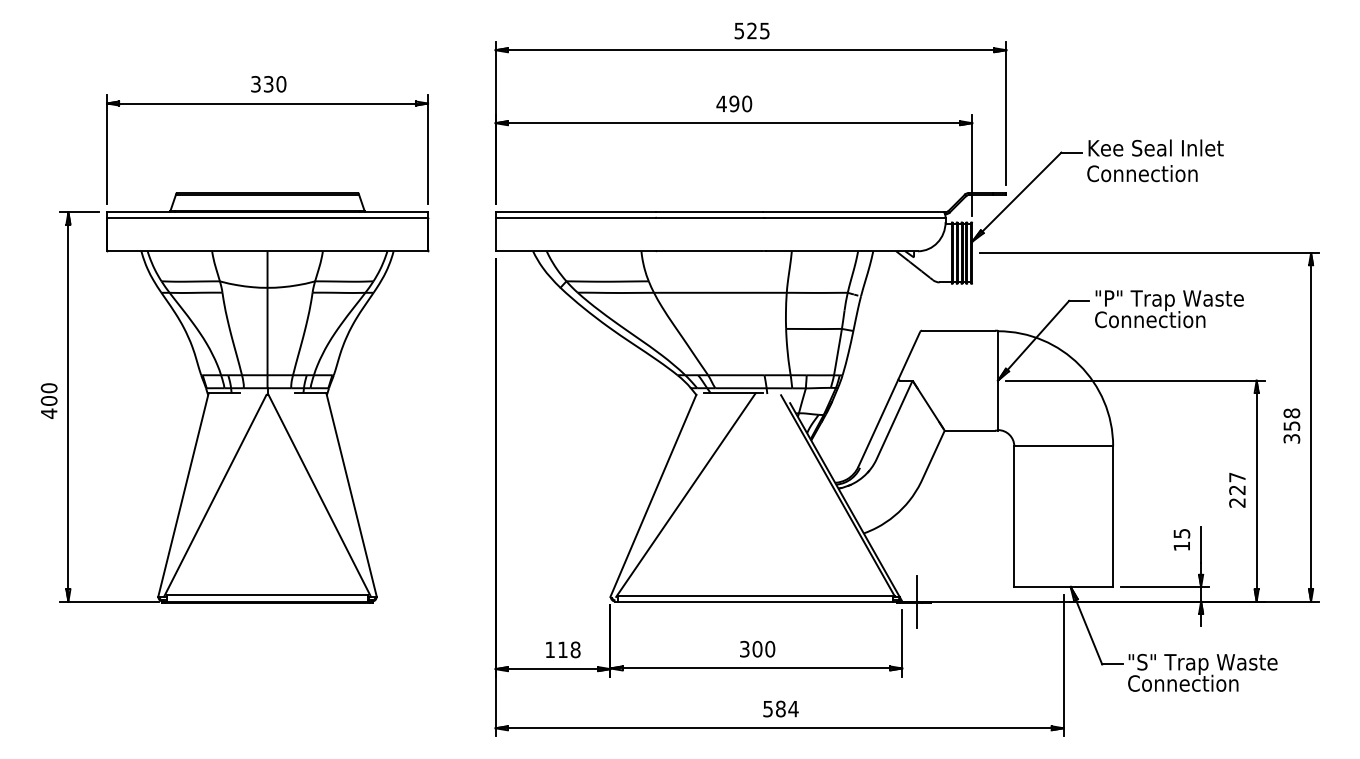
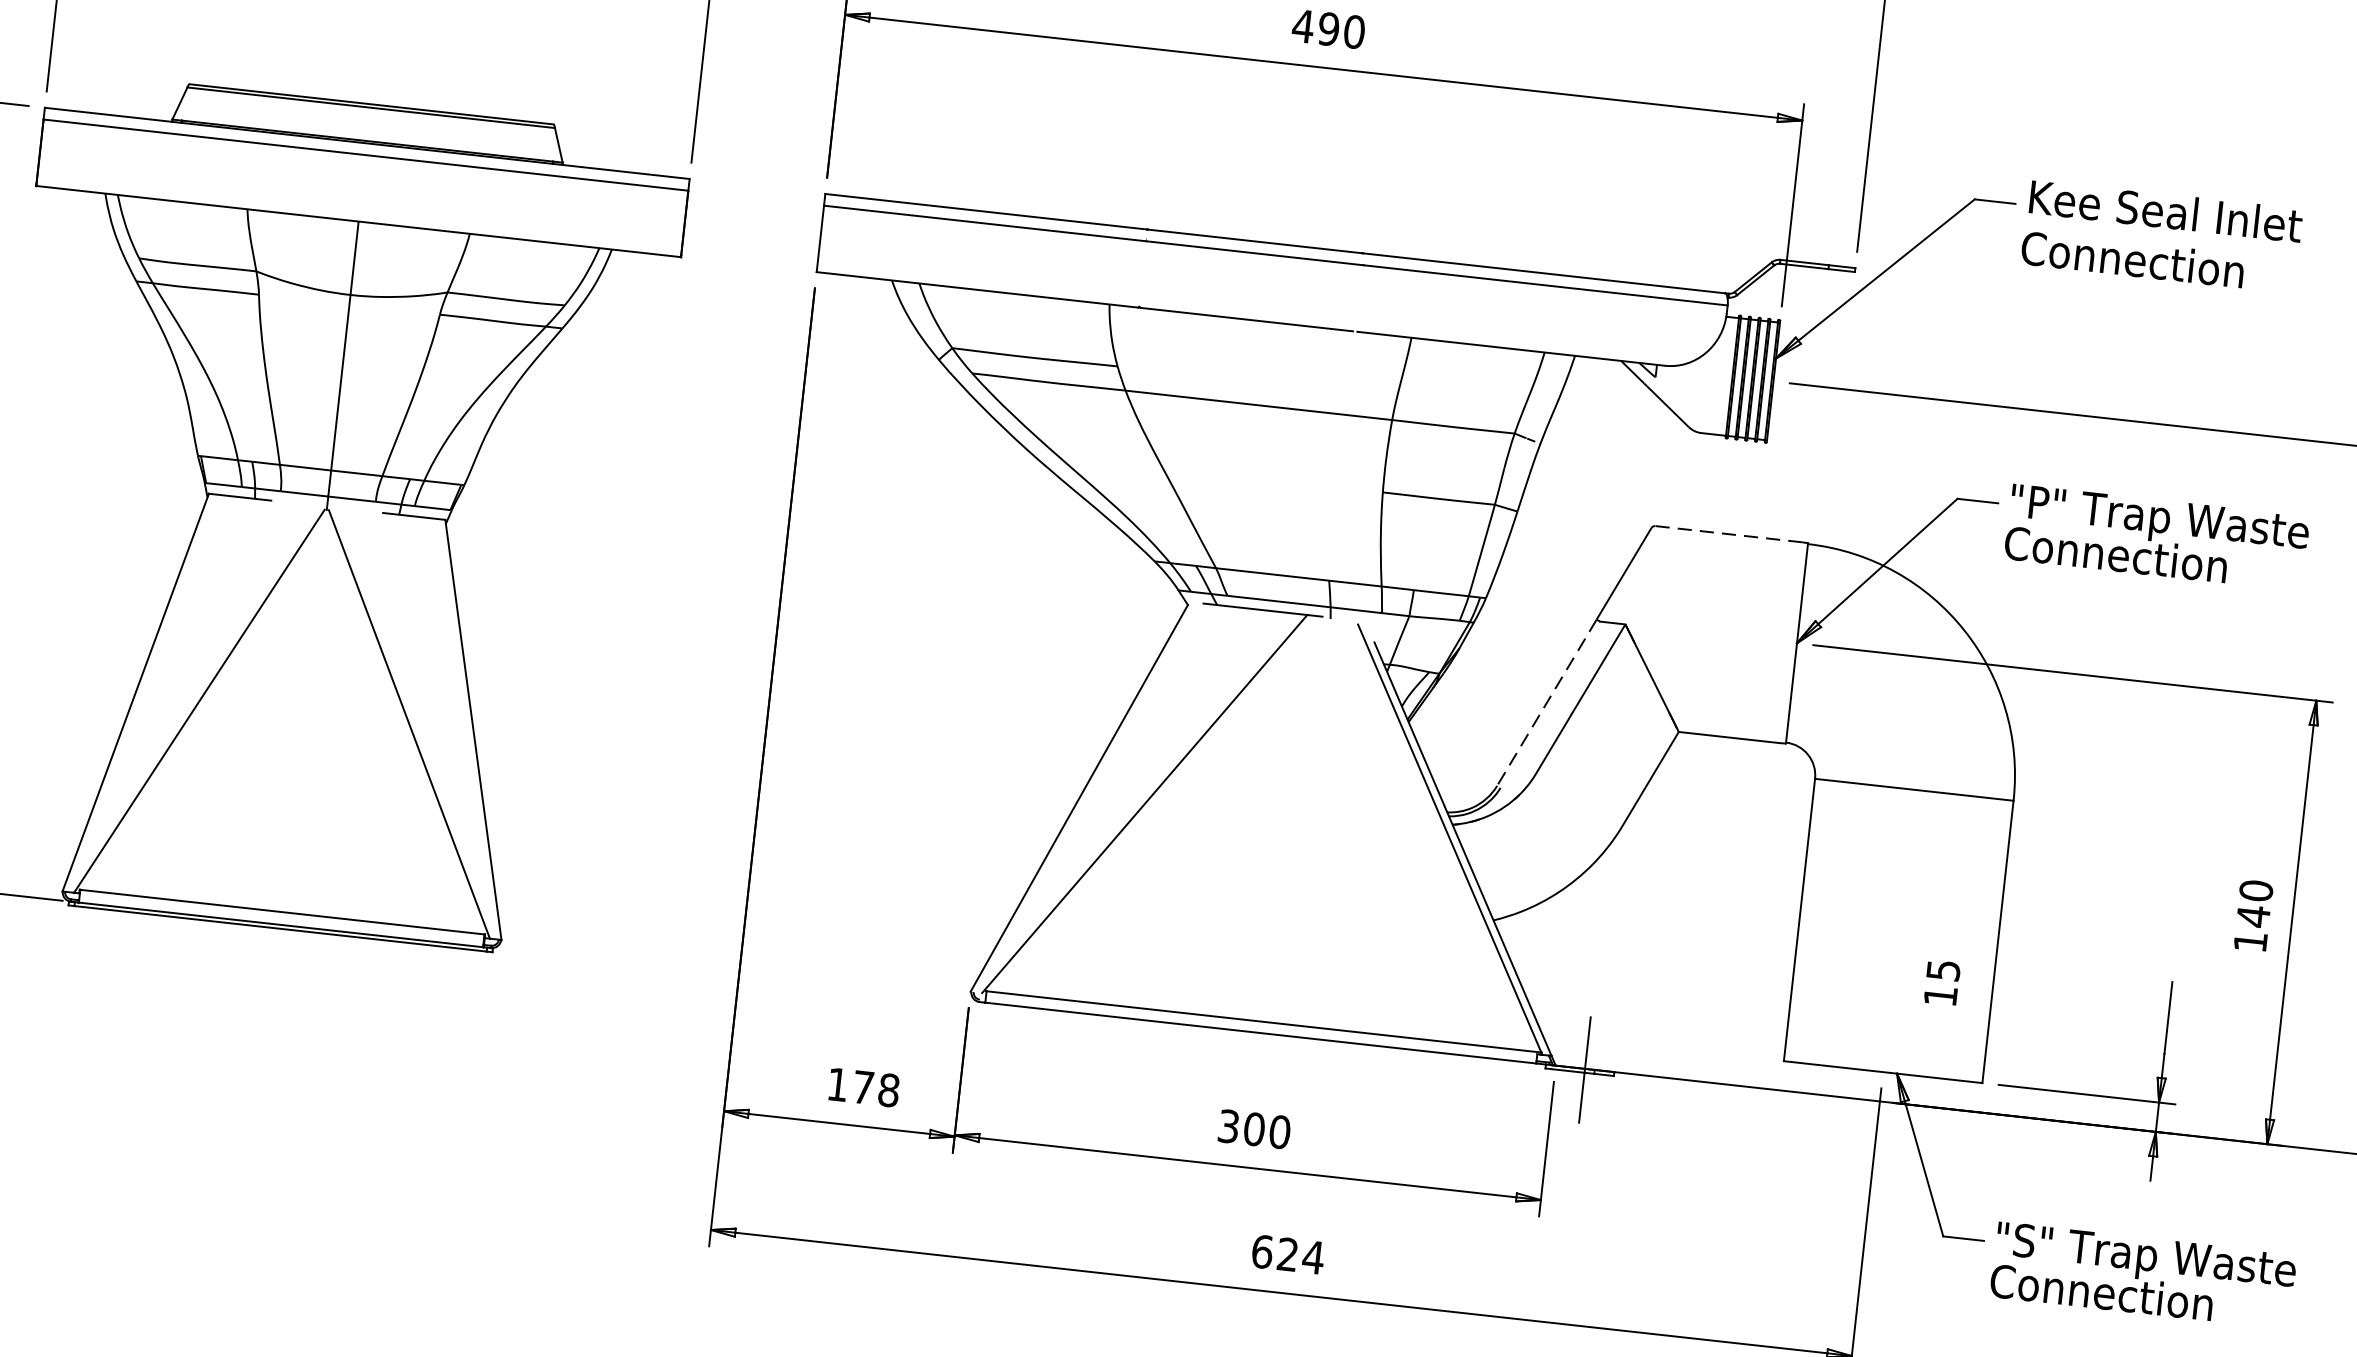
line: (958, 330) -> (1728, 533), solid -> dashed
line: (878, 423) -> (1547, 702), solid -> dashed
text: (1237, 489) -> (2253, 914), 227 -> 140
text: (1181, 539) -> (1941, 982), moved
text: (562, 649) -> (862, 1086), 118 -> 178
text: (774, 708) -> (1275, 1252), 584 -> 624

